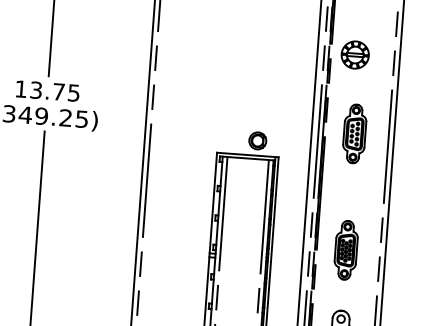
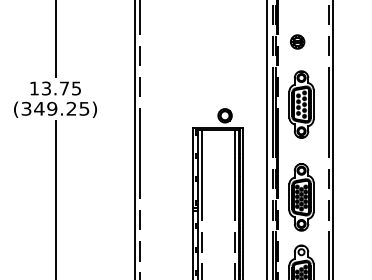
part: (355, 54) -> (297, 41), size x0.62
part: (354, 133) -> (301, 104), size x1.43
part: (346, 250) -> (301, 197), size x1.43

